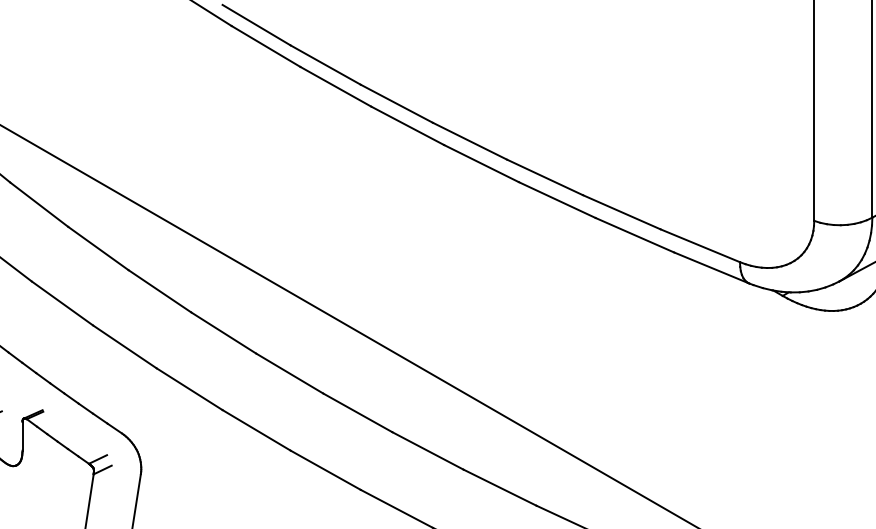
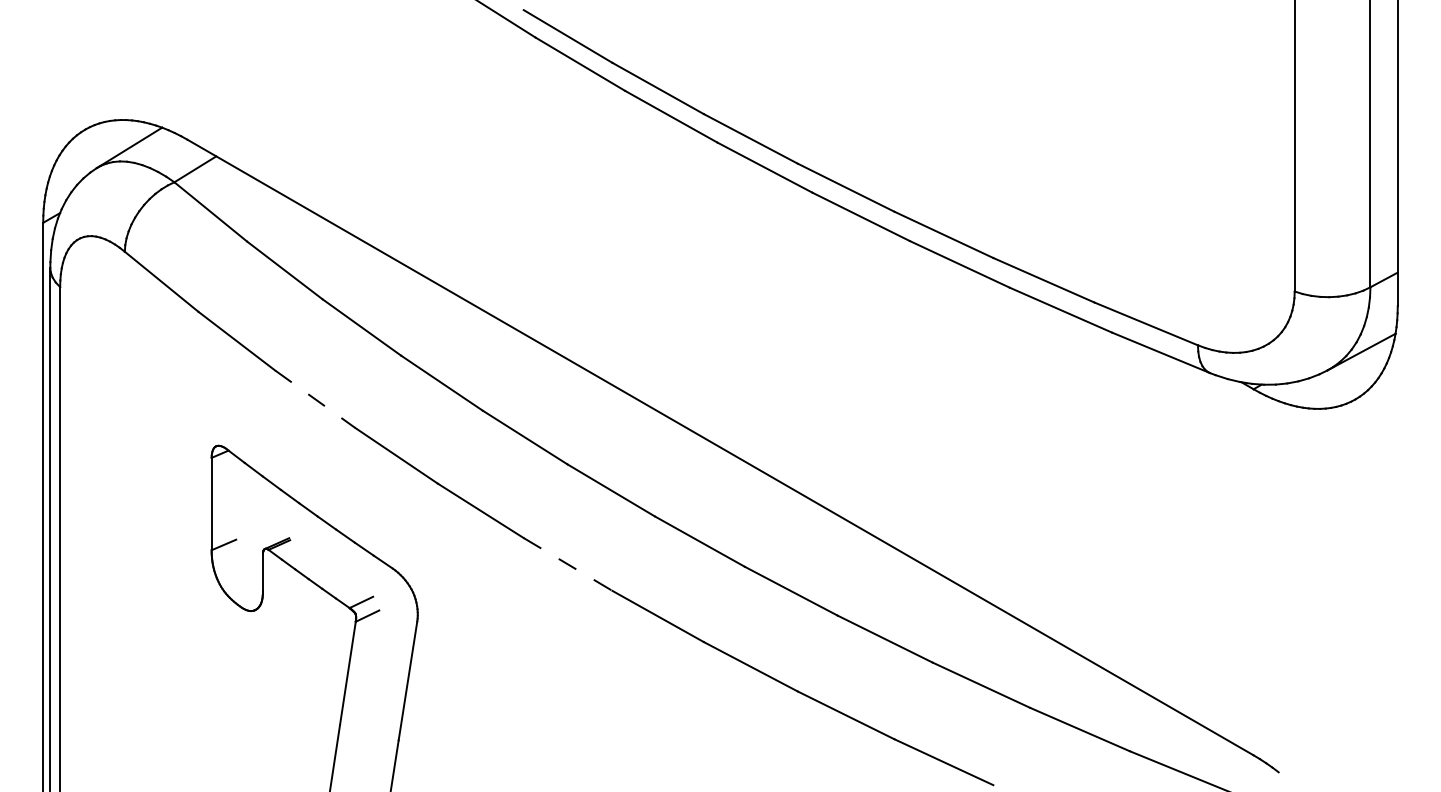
line: (62, 303) -> (315, 399), solid -> dashed
line: (256, 430) -> (568, 564), solid -> dashed

